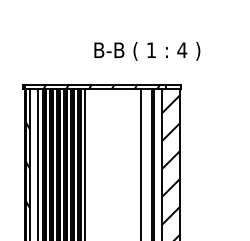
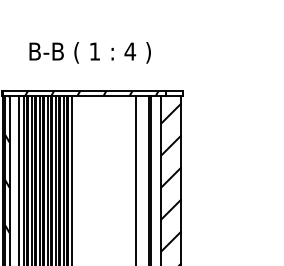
text: (147, 51) -> (90, 52), moved

